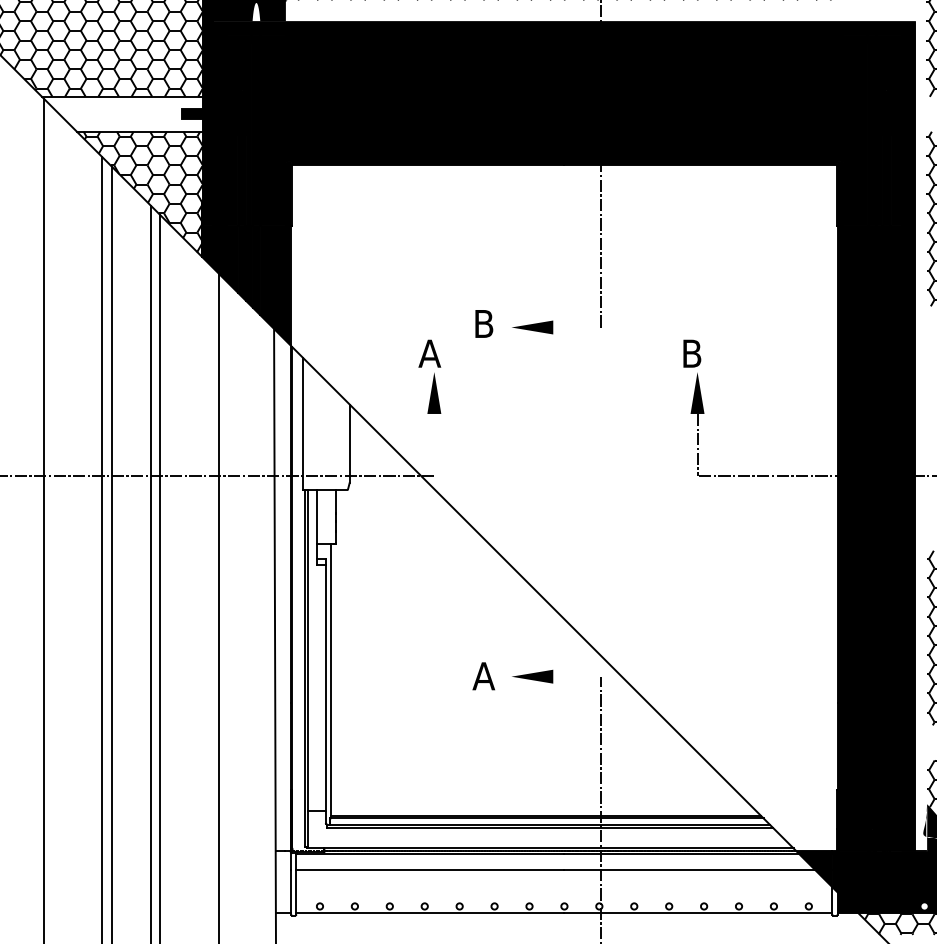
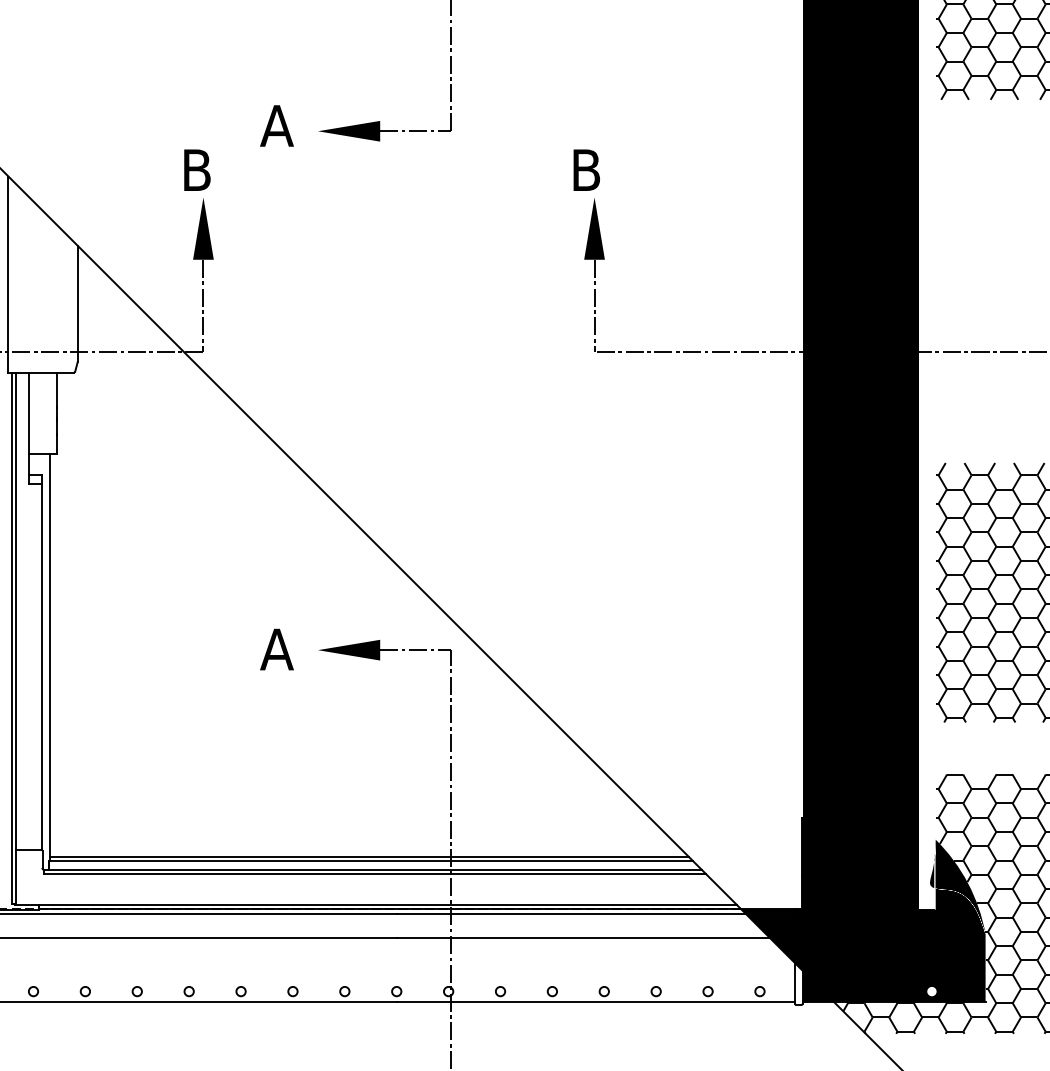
text: (483, 323) -> (276, 125), B -> A
line: (576, 327) -> (414, 131), added
text: (429, 353) -> (196, 169), A -> B
line: (434, 444) -> (203, 305), added
line: (576, 676) -> (414, 649), added

